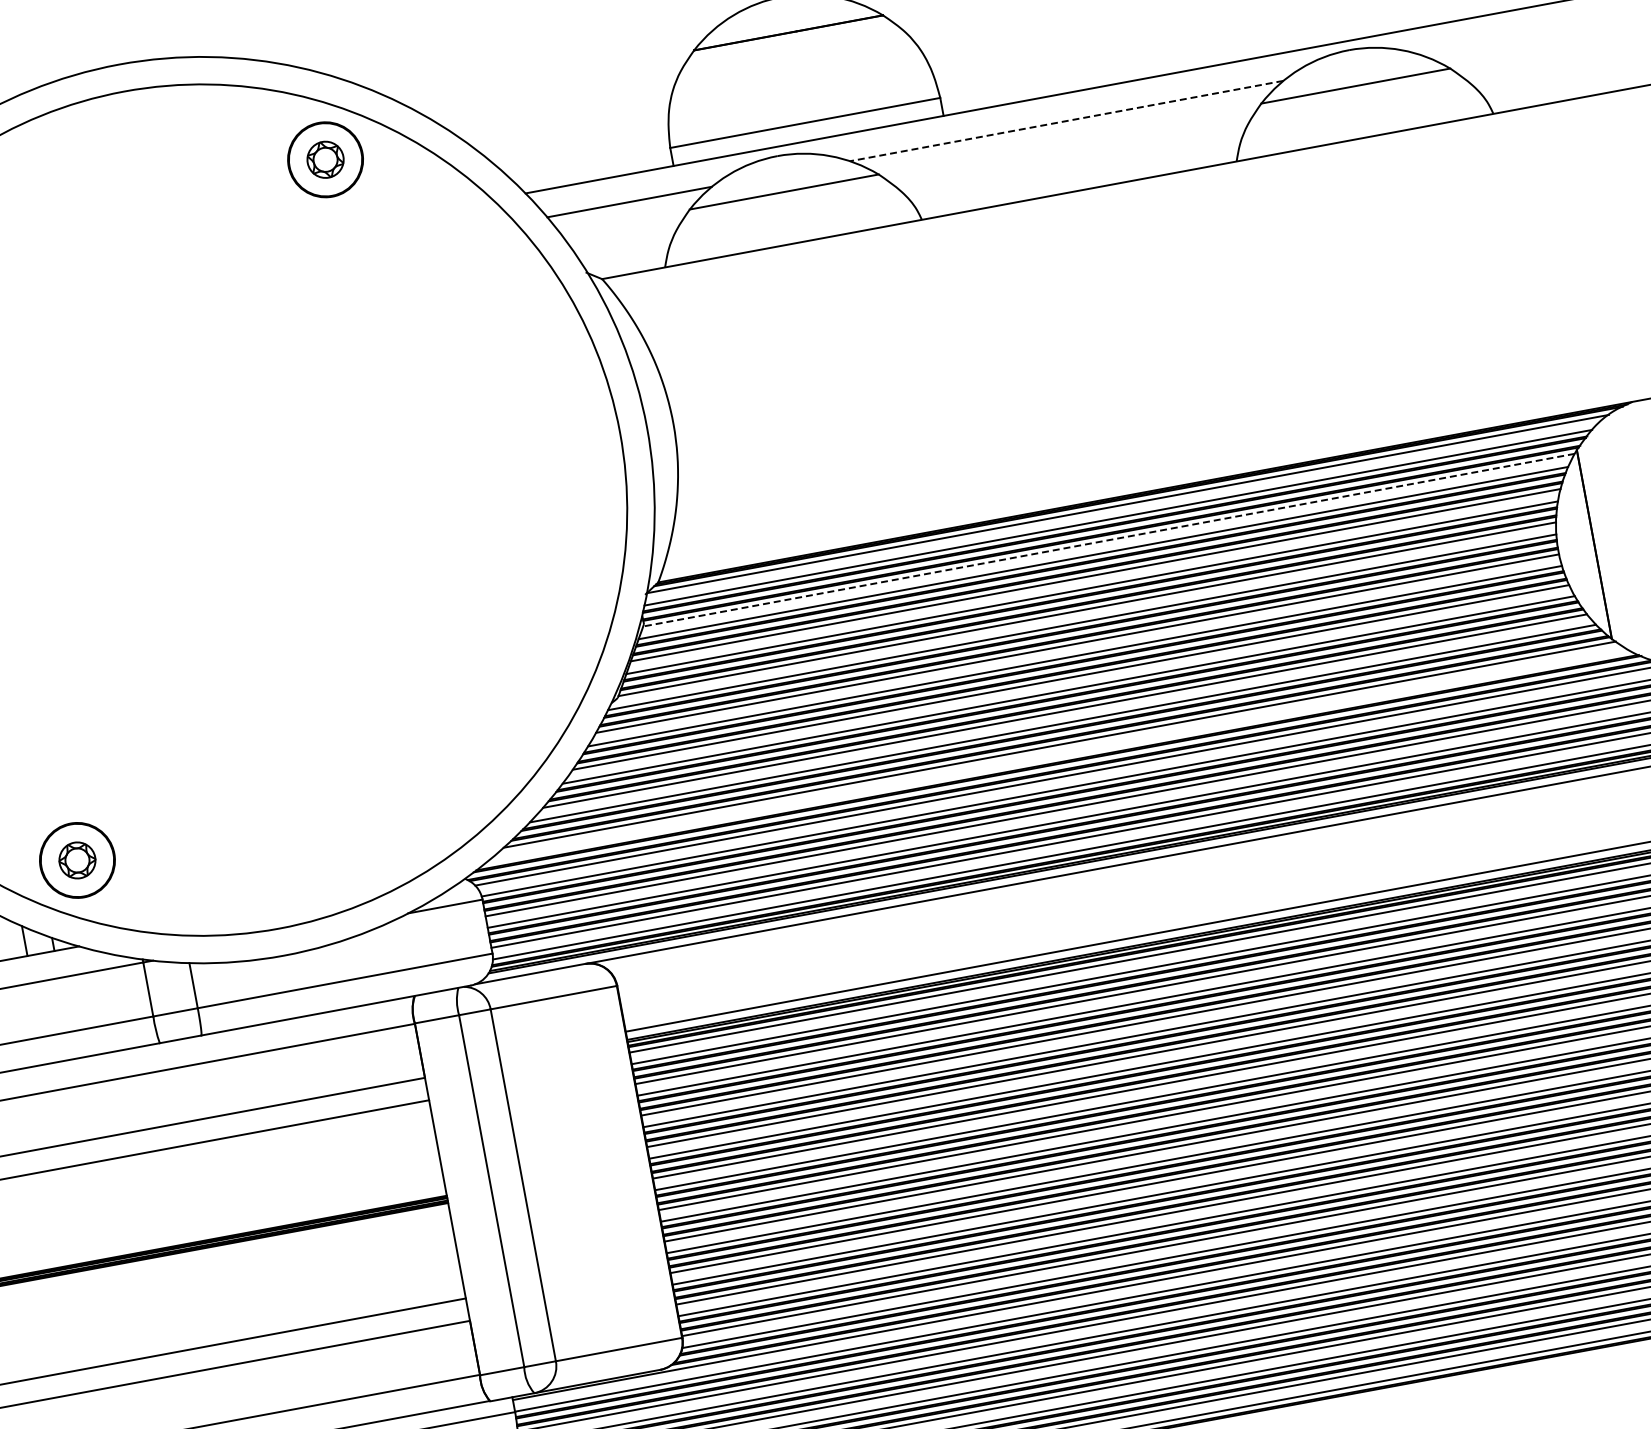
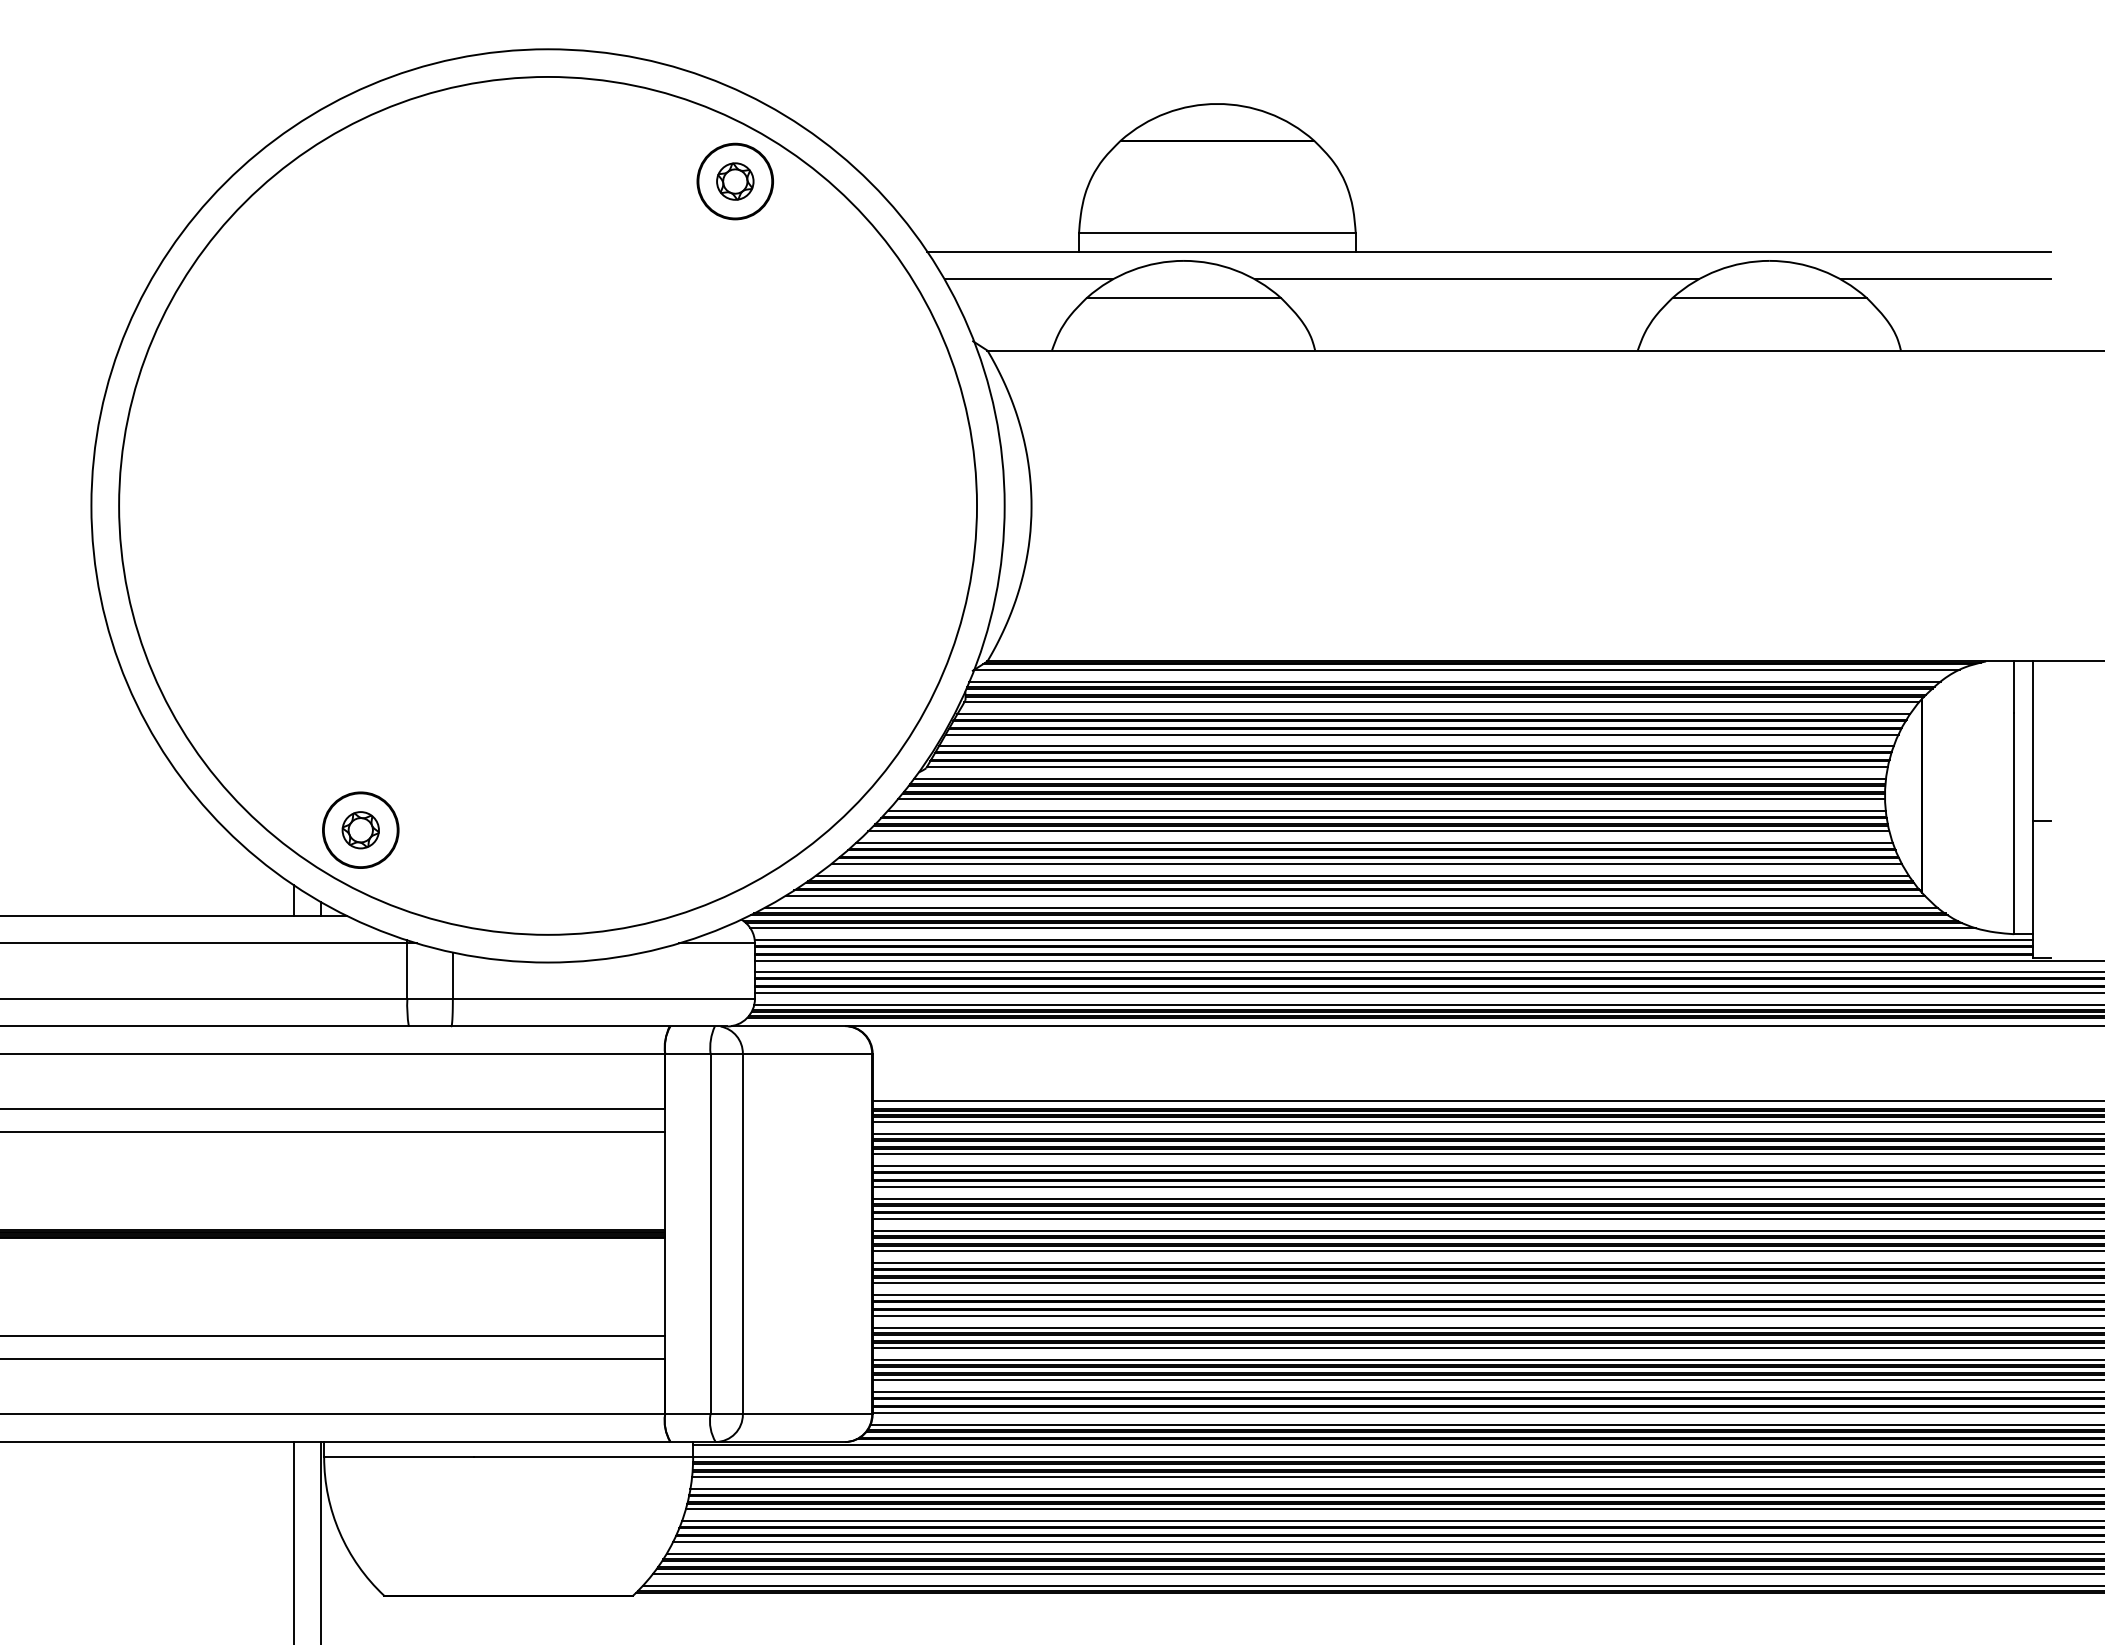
line: (1524, 36) -> (1945, 279), added
line: (1066, 121) -> (1476, 279), dashed -> solid
line: (1108, 540) -> (1441, 702), dashed -> solid
line: (1058, 756) -> (1351, 907), added

